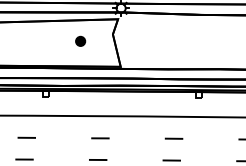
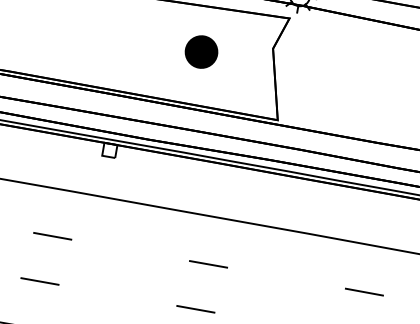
part: (80, 40) -> (202, 49), size x1.6

